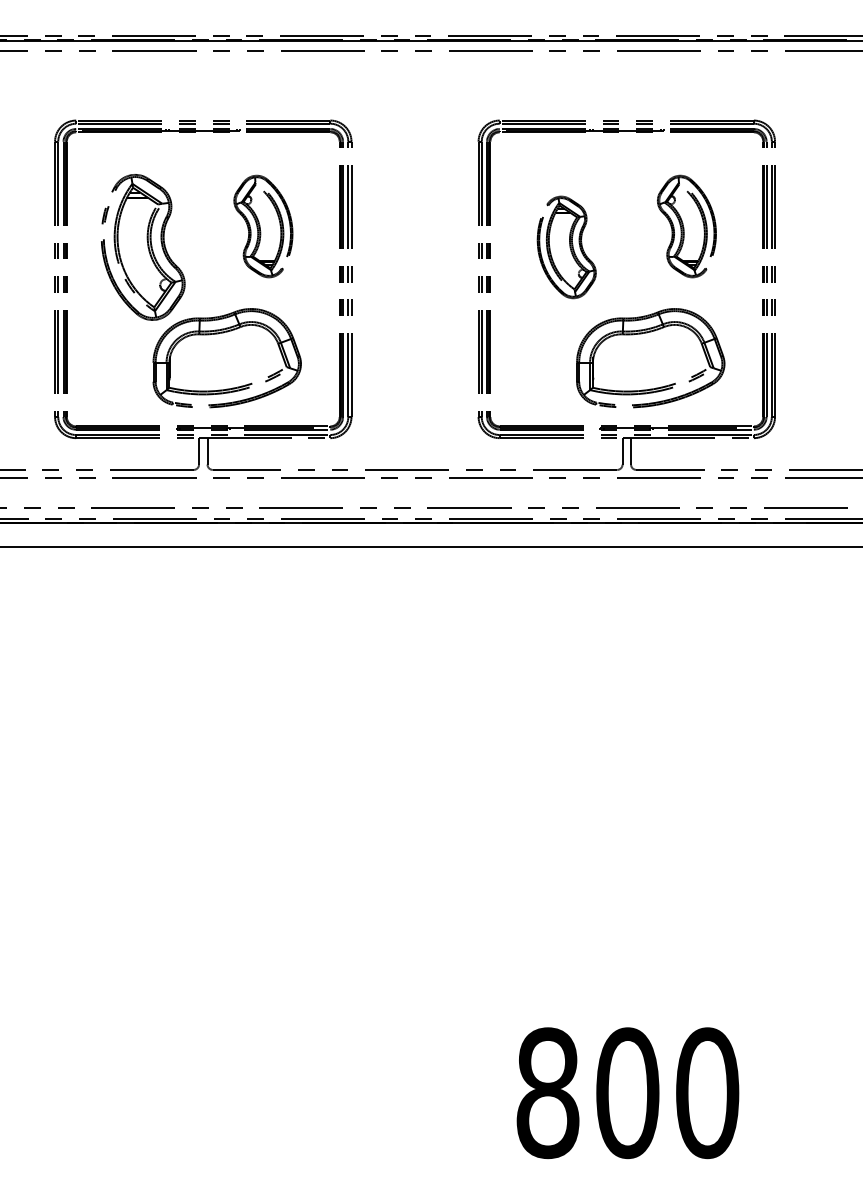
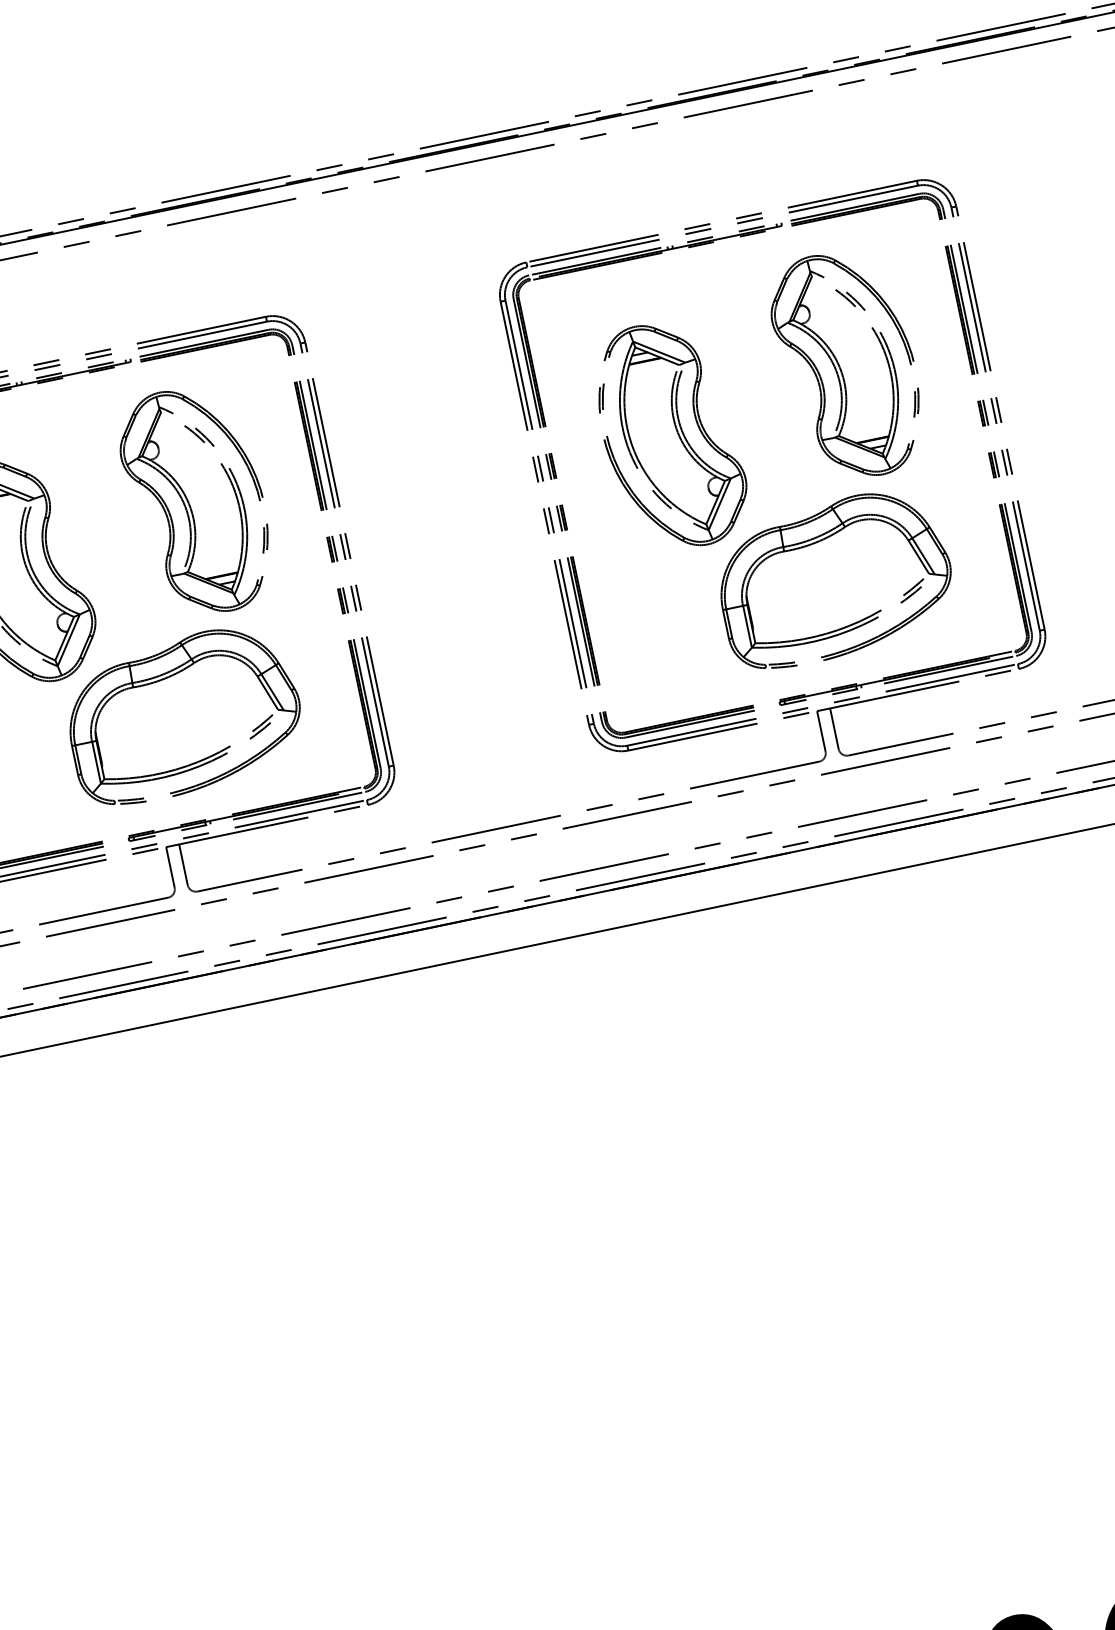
part: (263, 226) -> (197, 501), size x1.43
part: (686, 226) -> (847, 365), size x1.43
part: (566, 247) -> (669, 436), size x1.43

